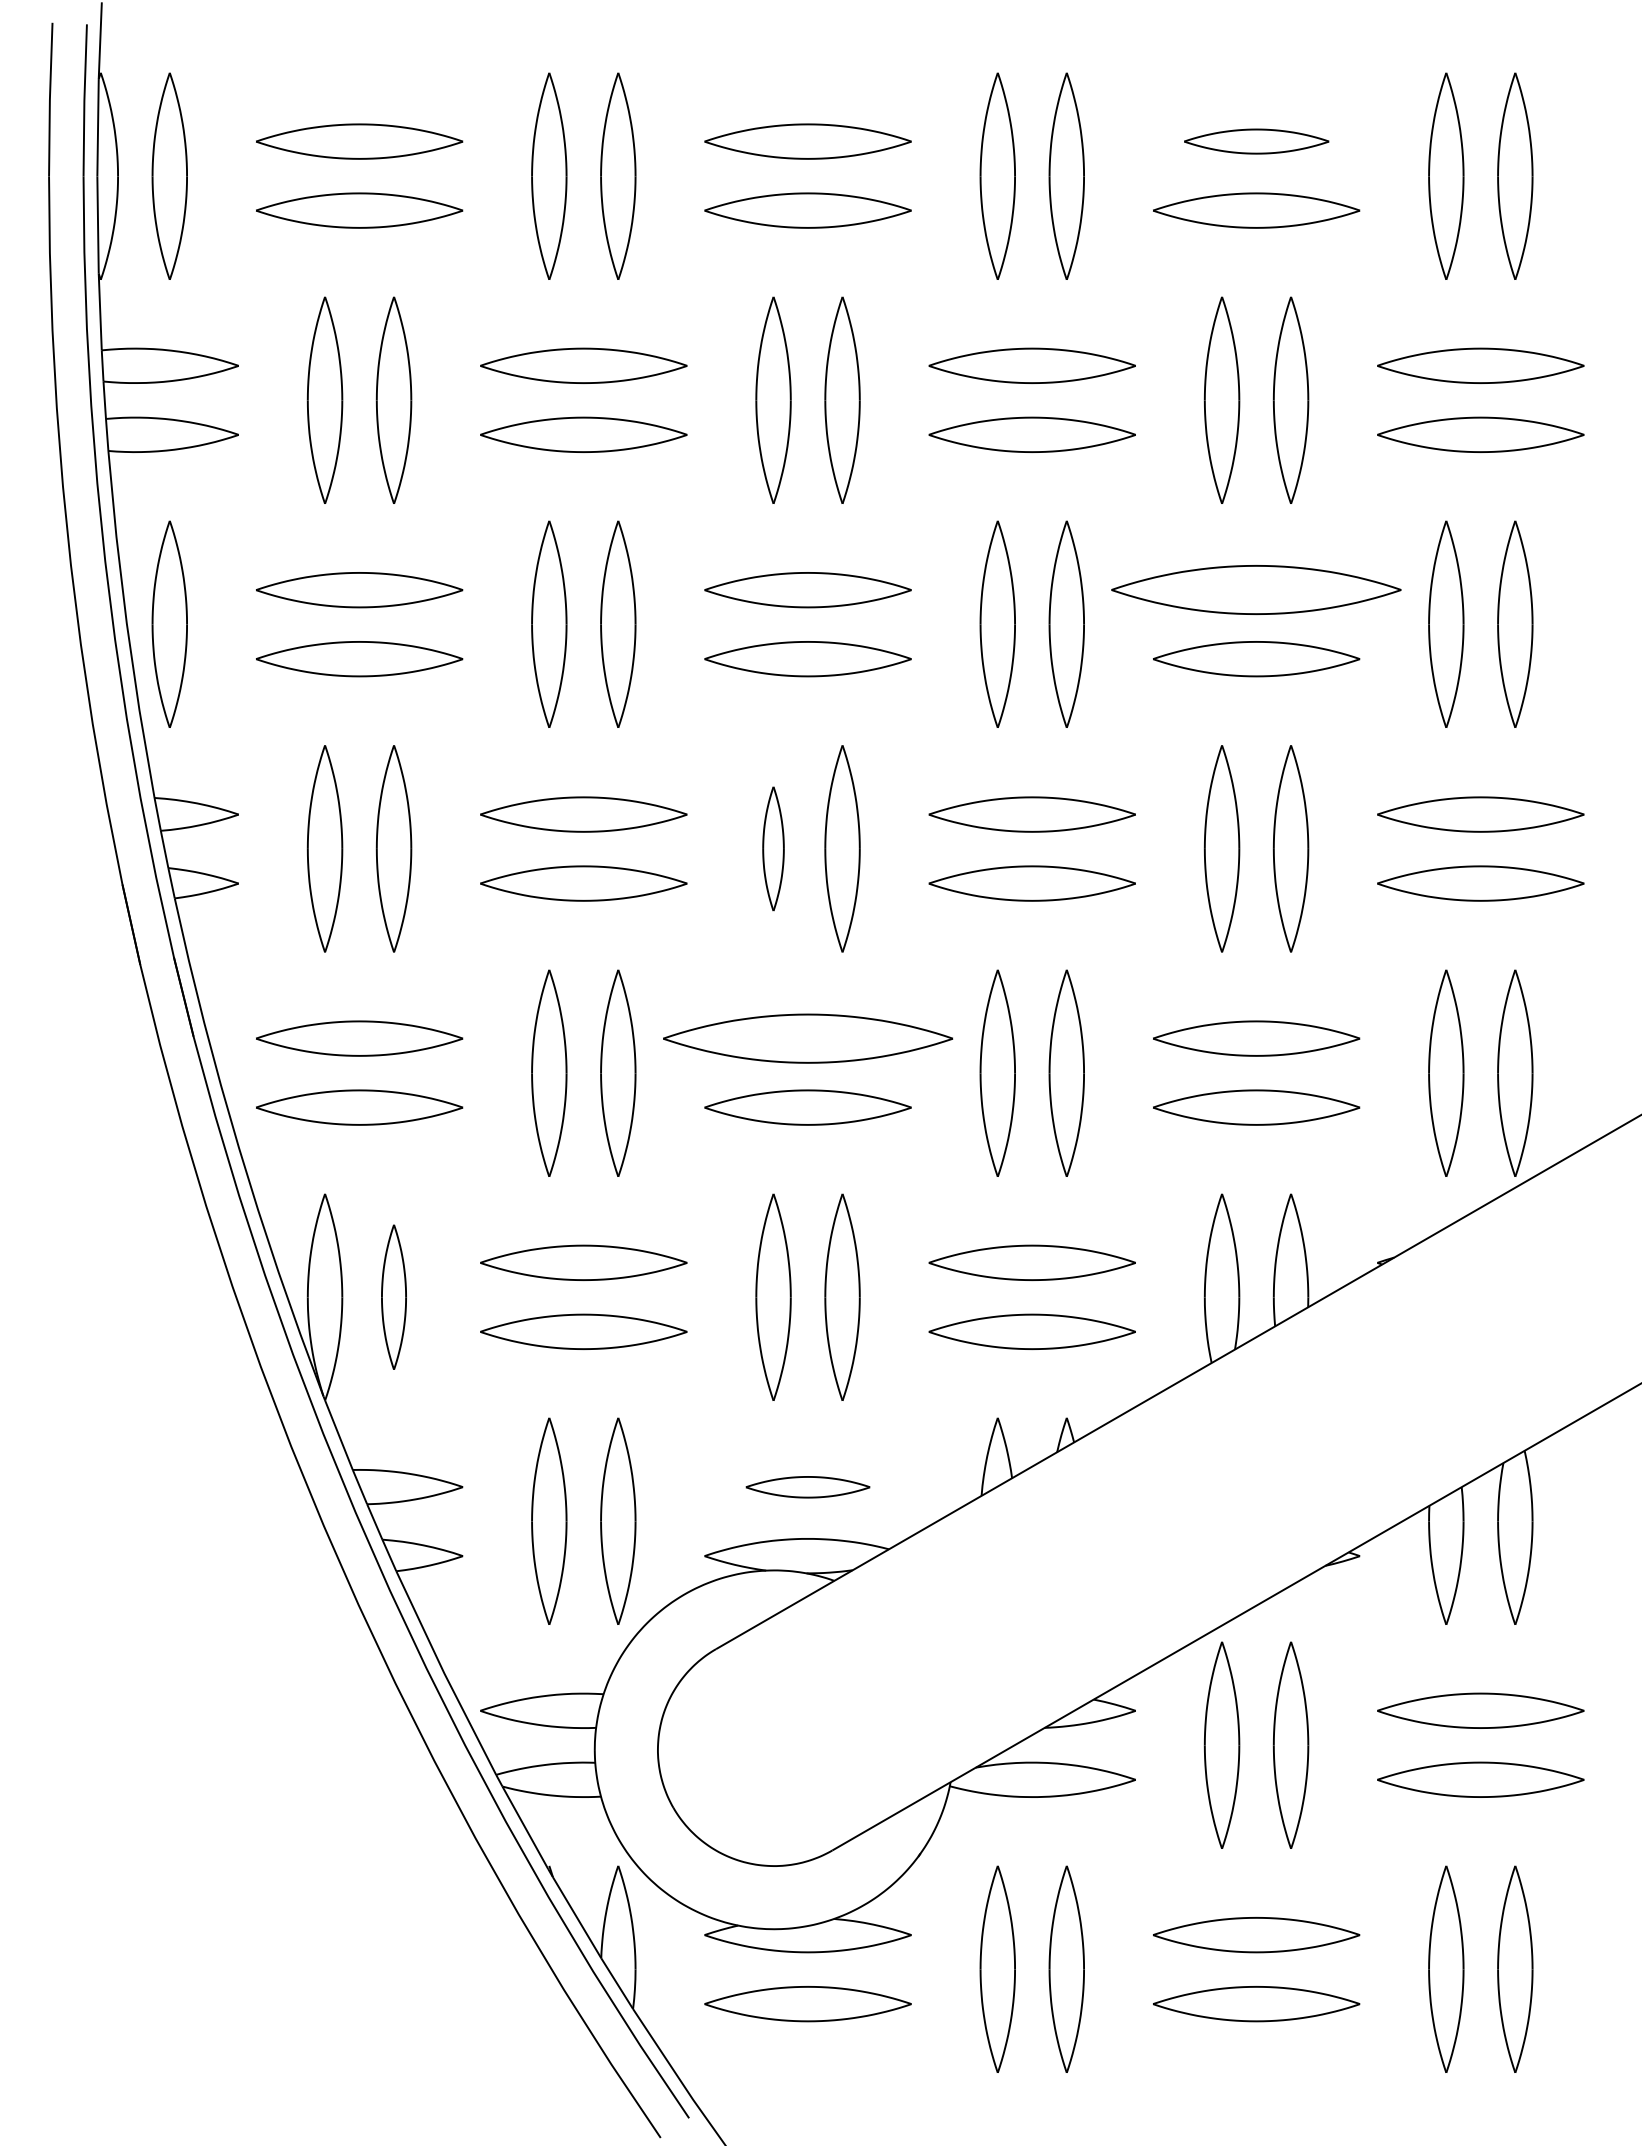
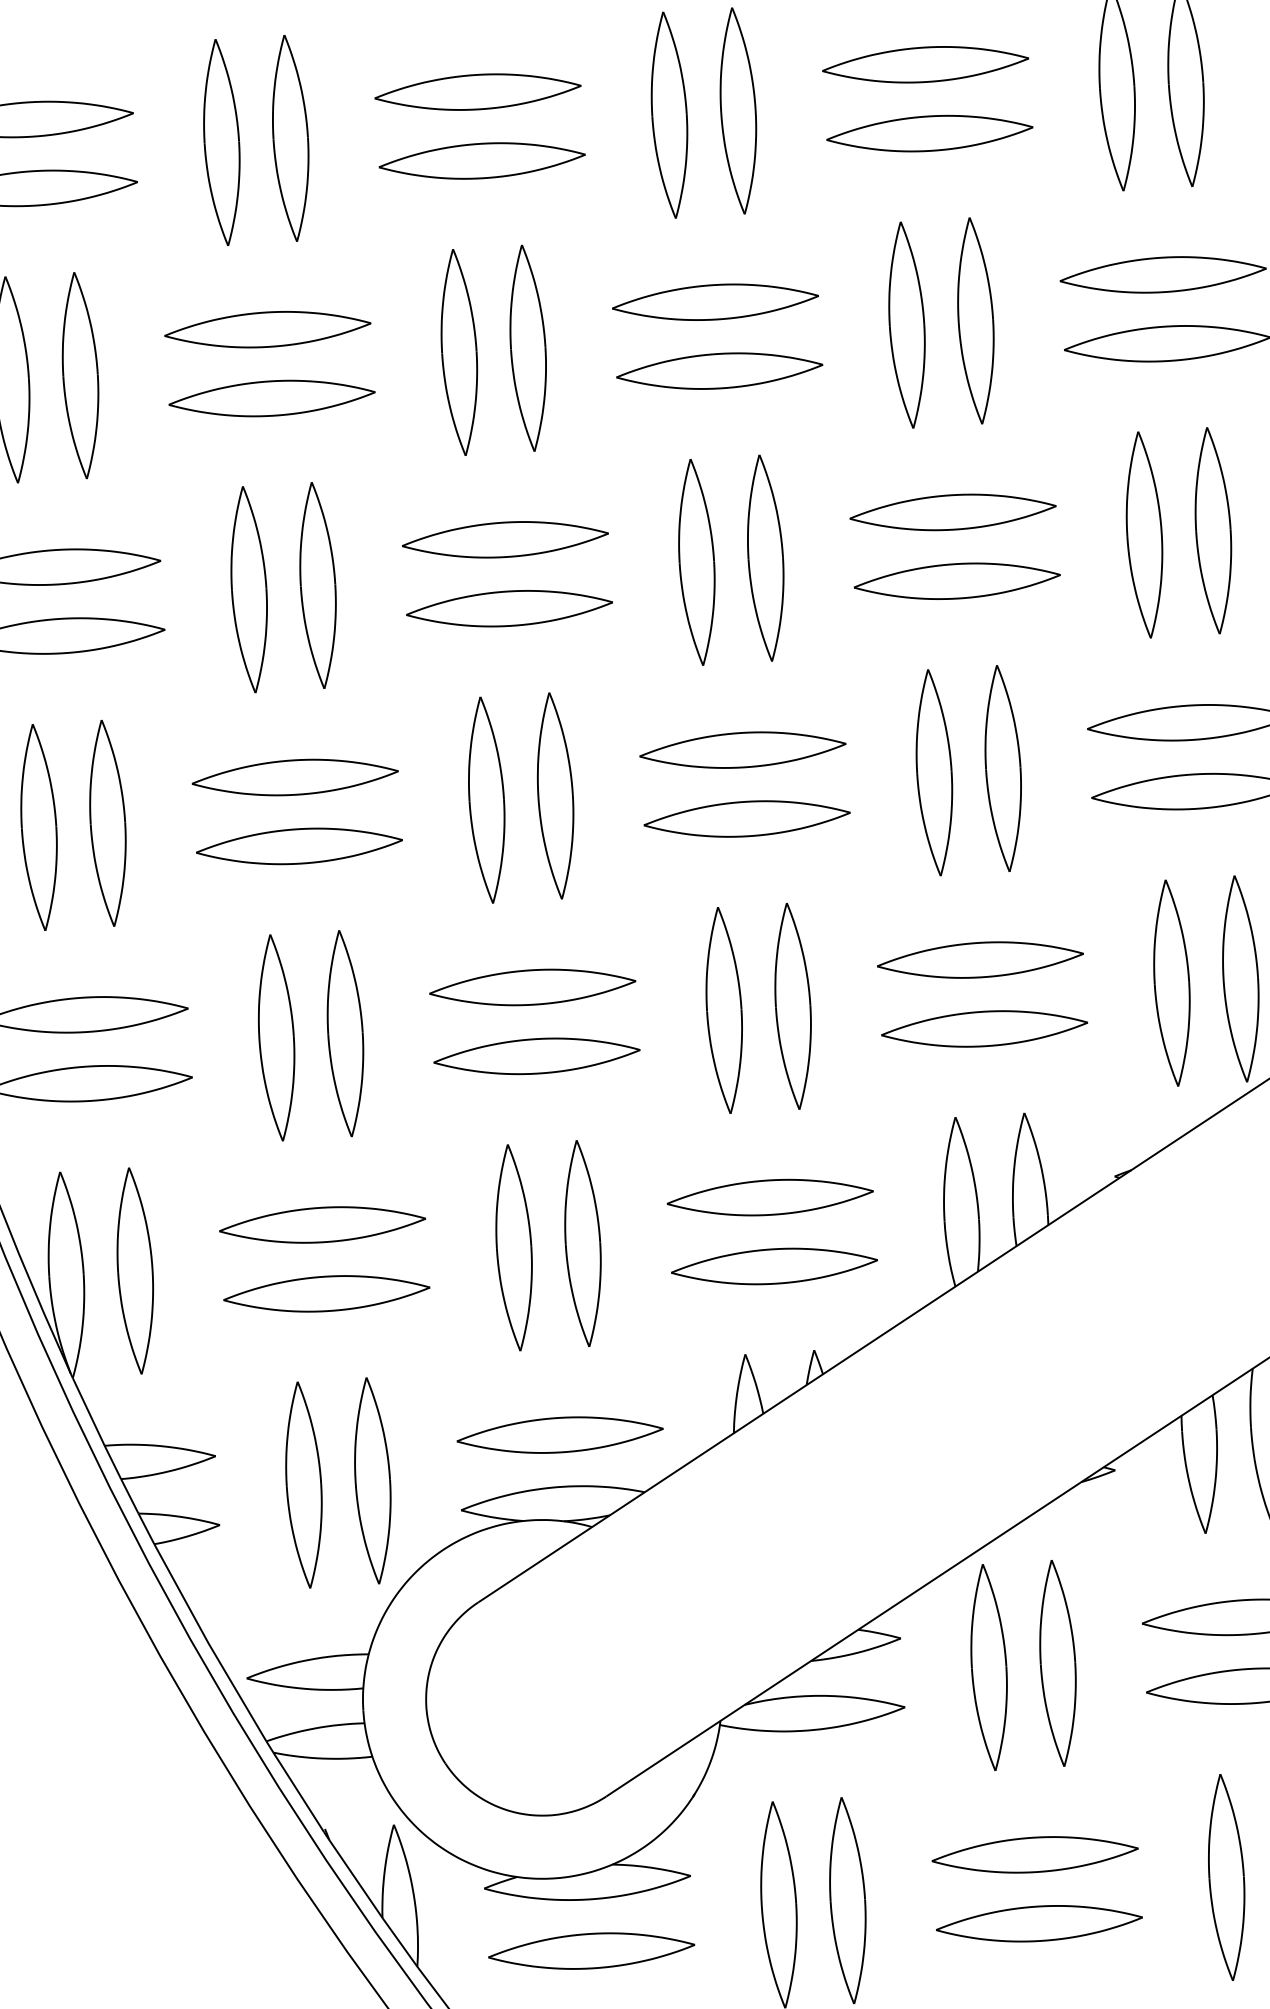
part: (1256, 141) -> (925, 64), size x1.43
part: (1256, 590) -> (953, 512), size x0.71
part: (773, 848) -> (486, 799), size x1.67
part: (807, 1038) -> (532, 987), size x0.71
part: (393, 1296) -> (134, 1270), size x1.43
part: (807, 1487) -> (559, 1435), size x1.67

